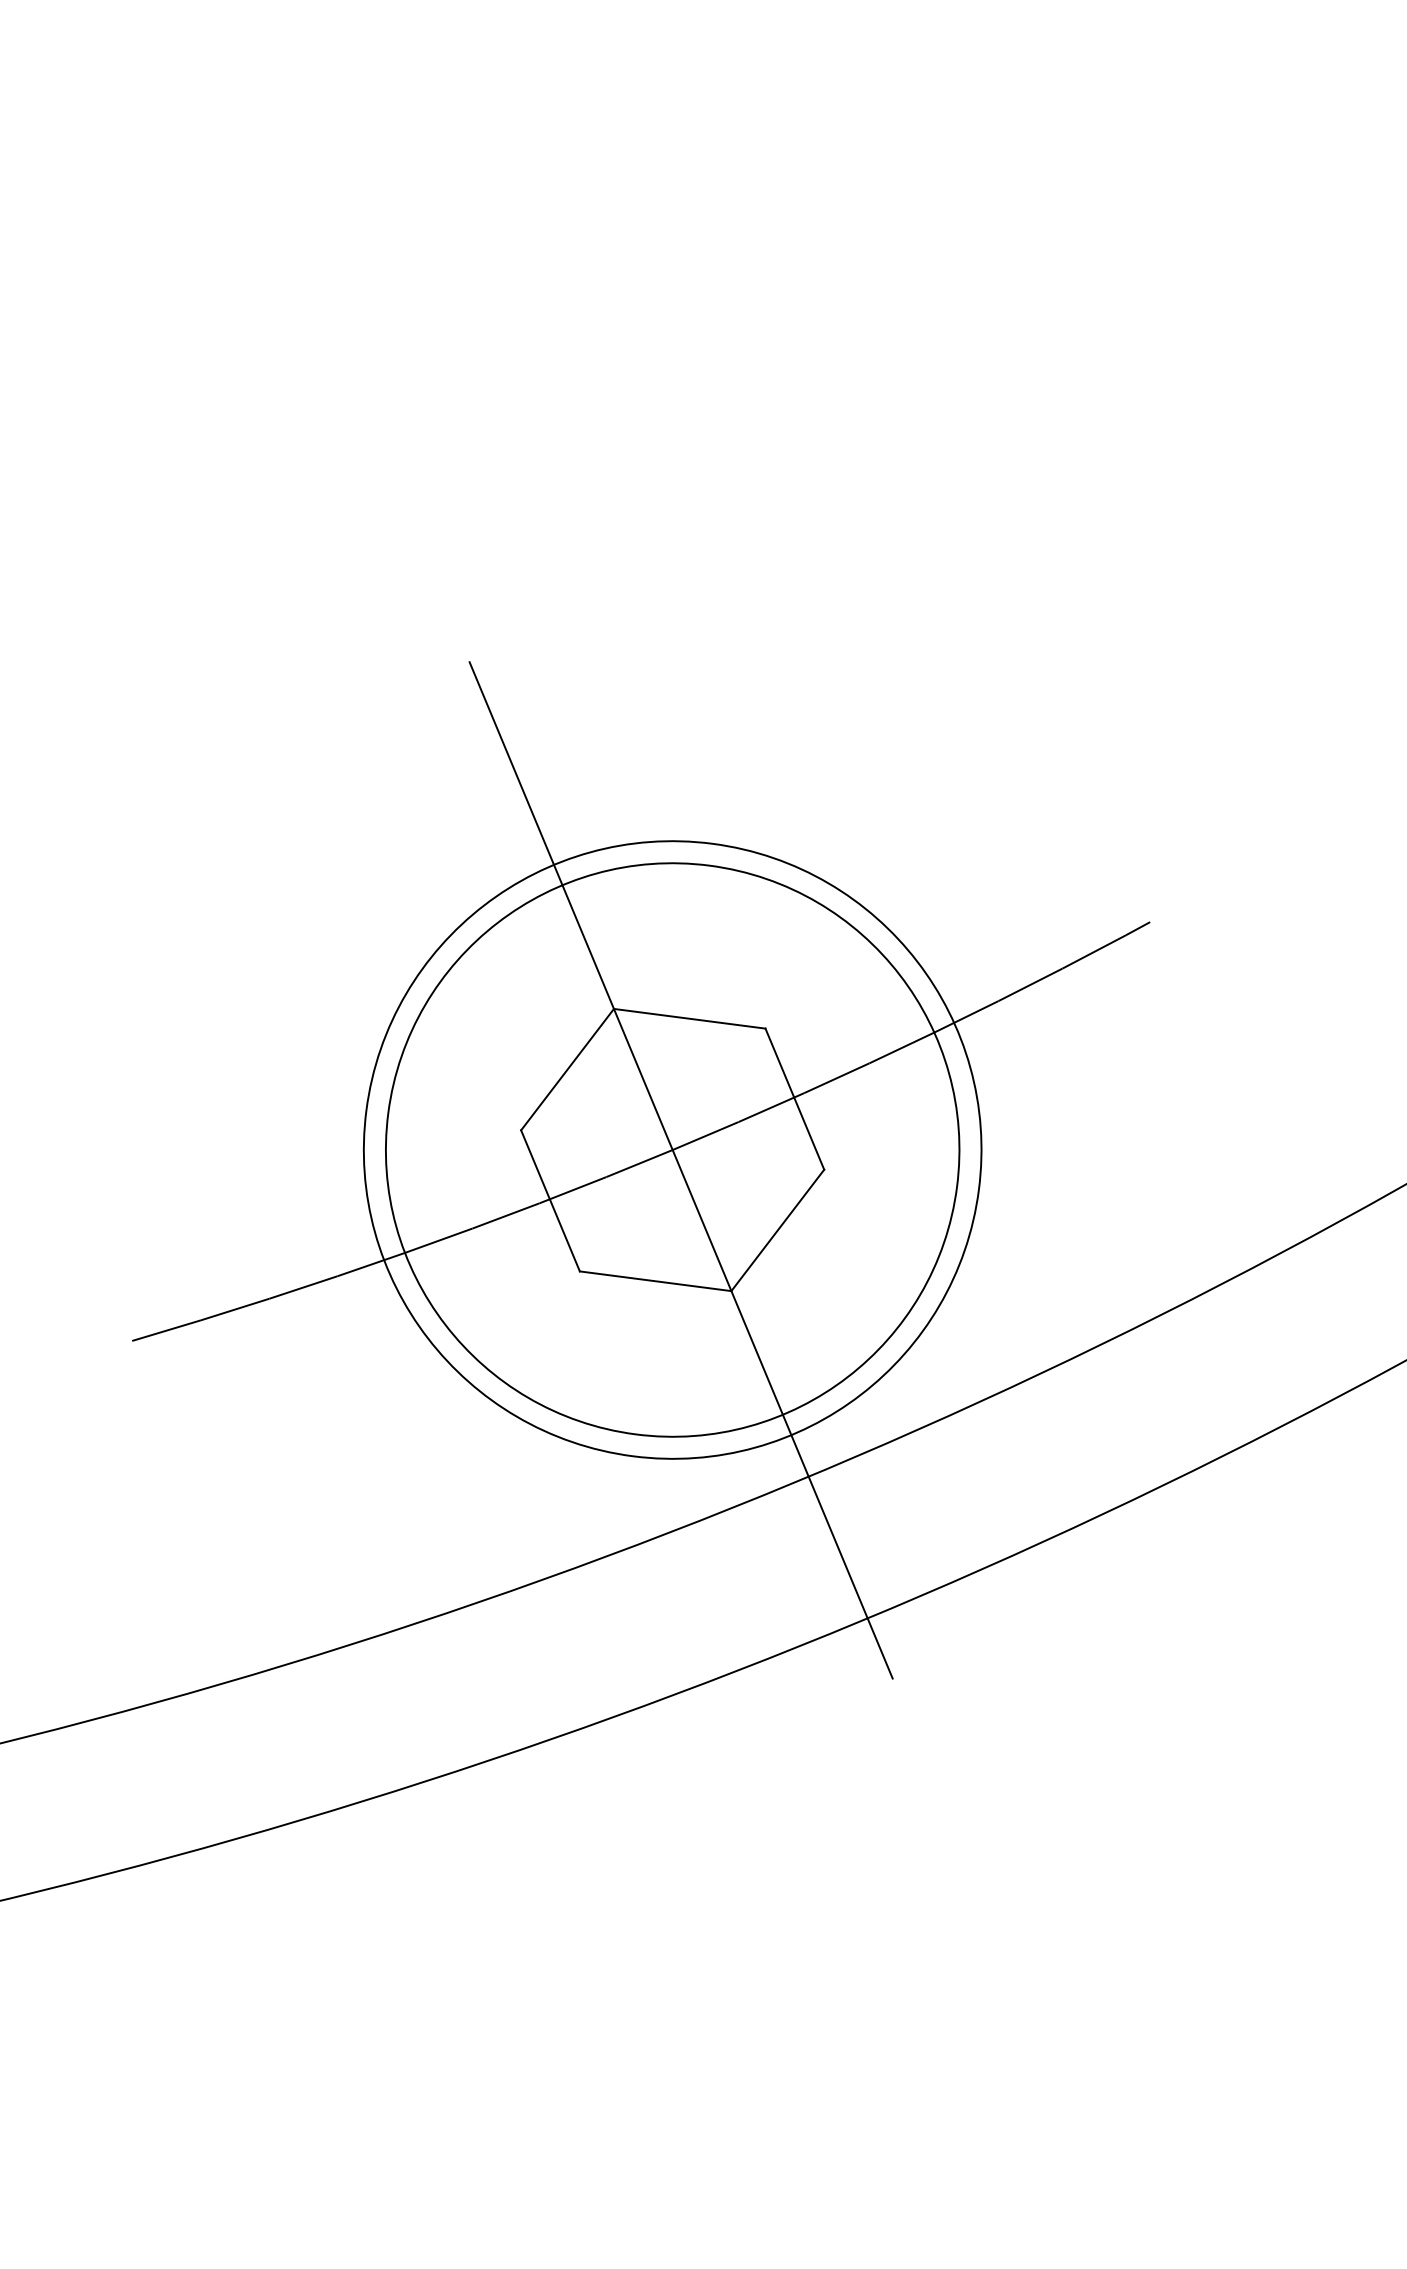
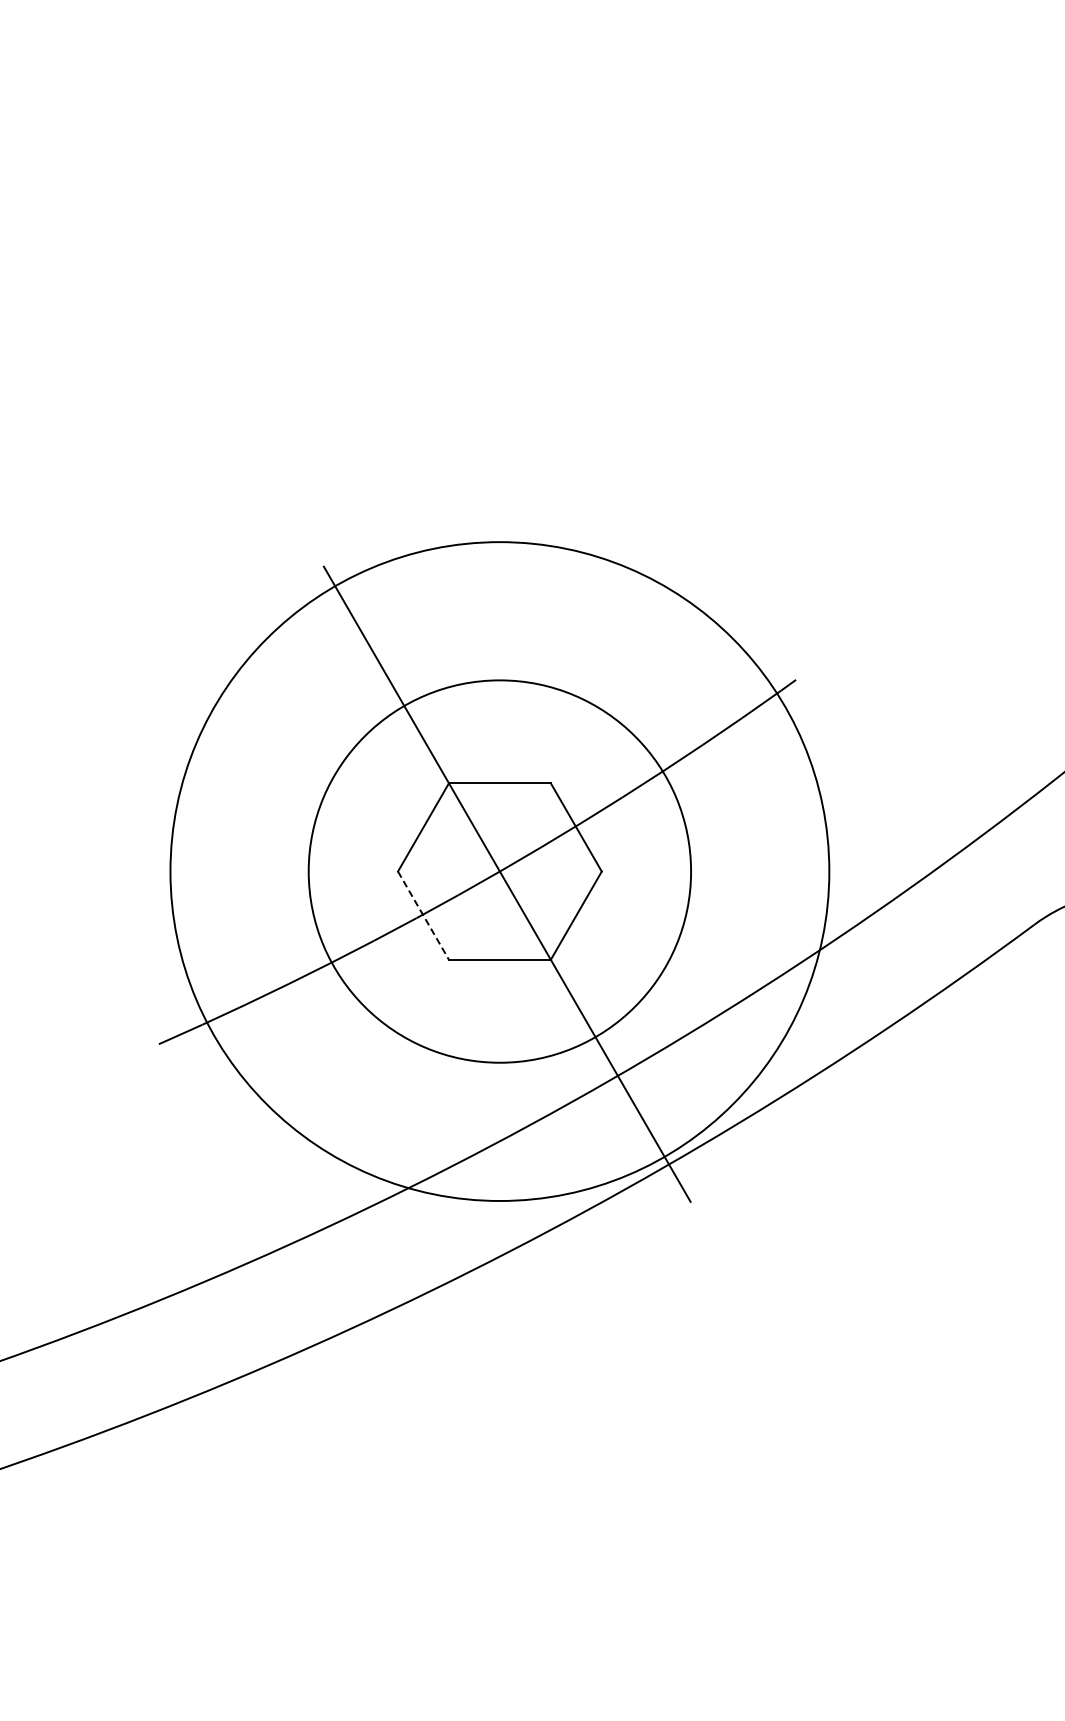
circle: (672, 1149) -> (499, 871), size x1.6
line: (550, 1200) -> (423, 915), solid -> dashed

